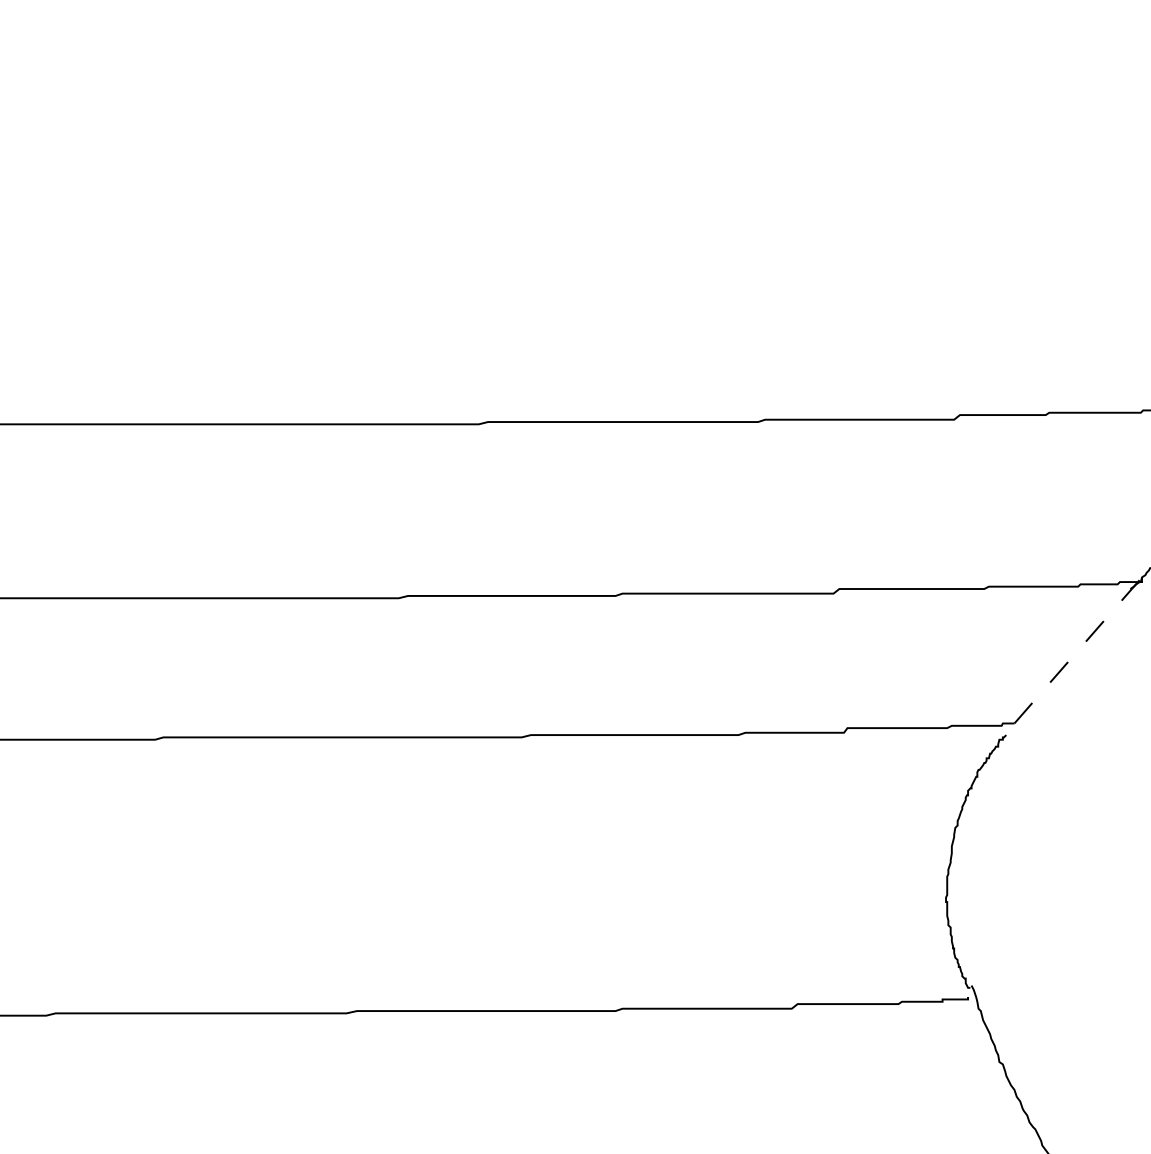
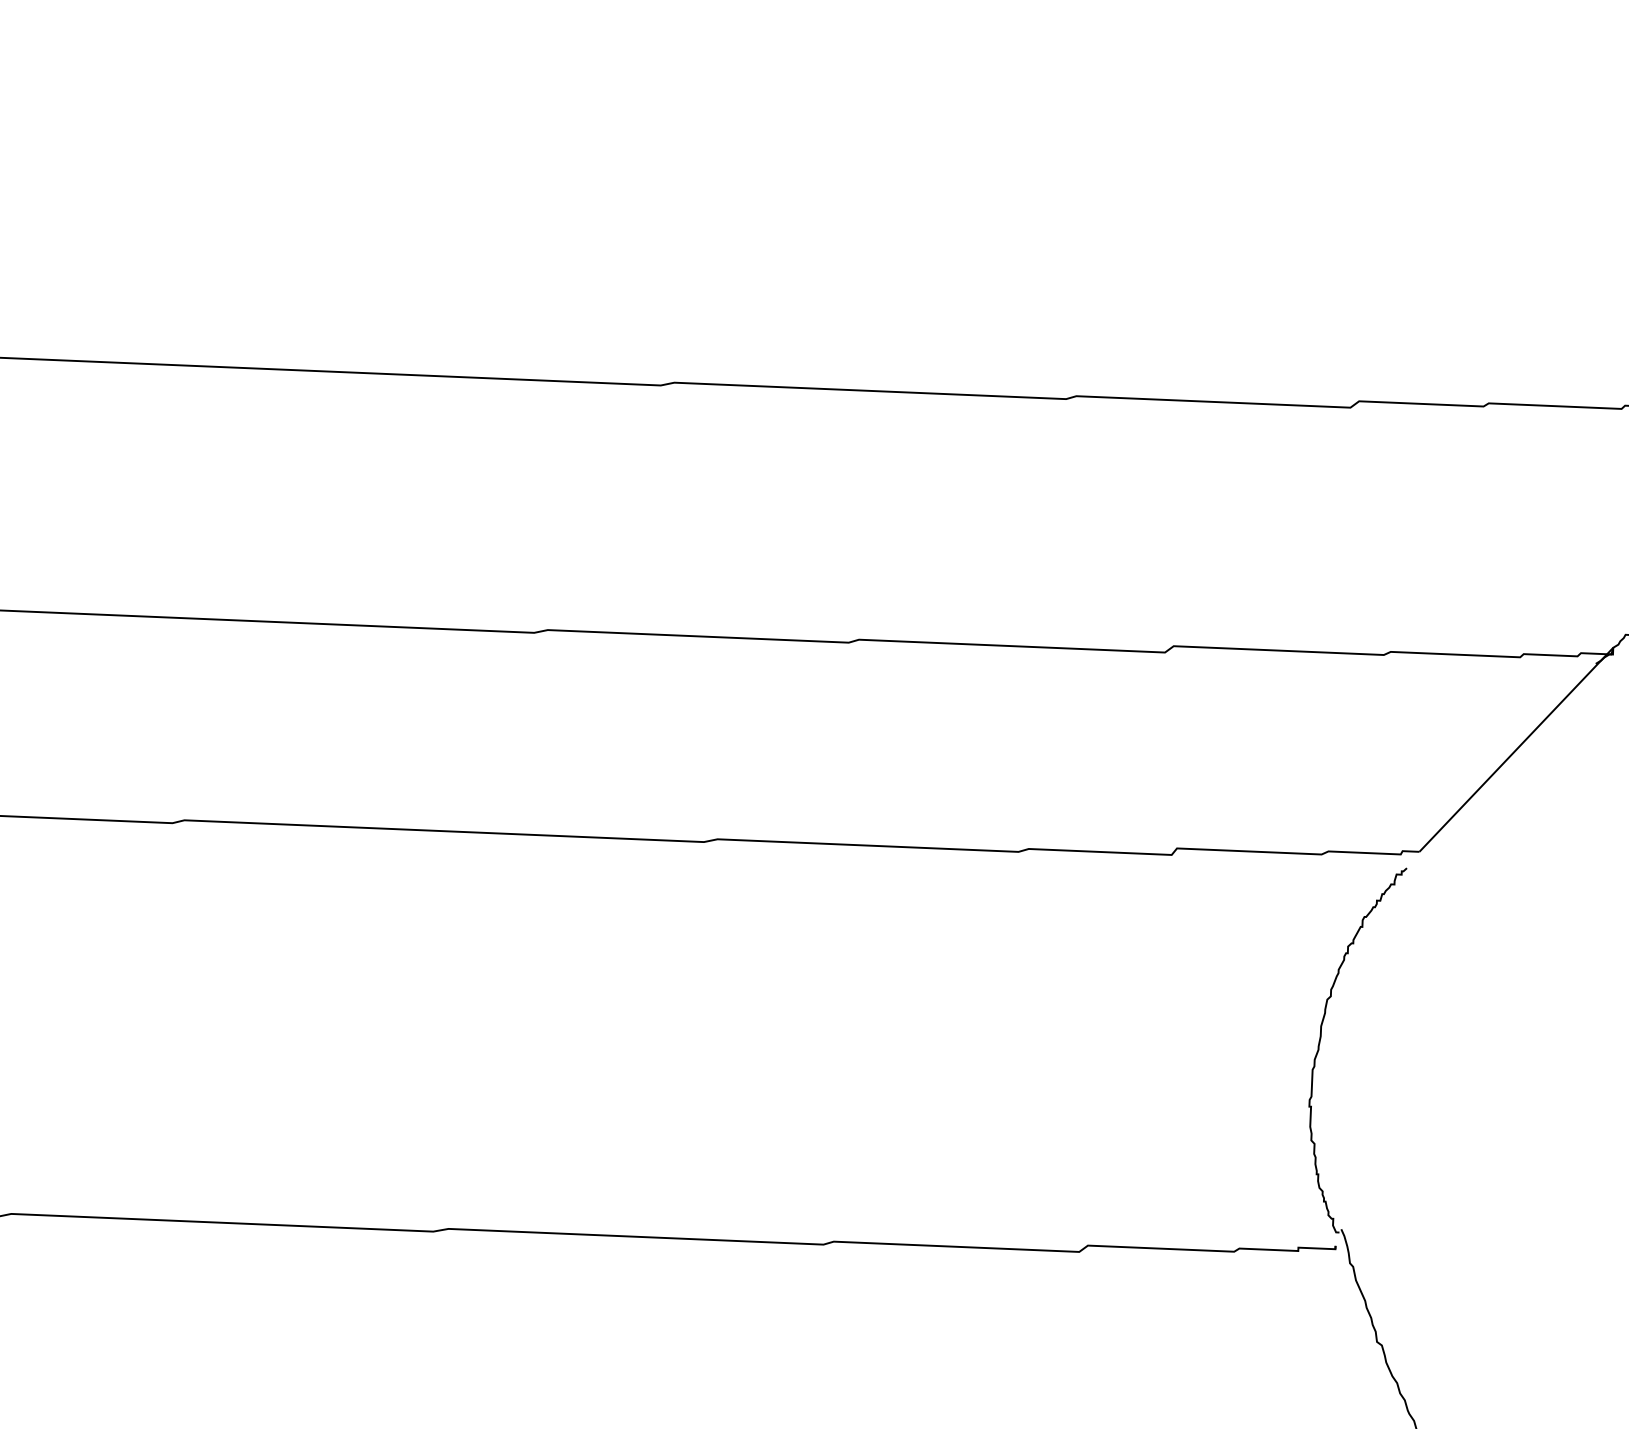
line: (1078, 650) -> (1516, 749), dashed -> solid

